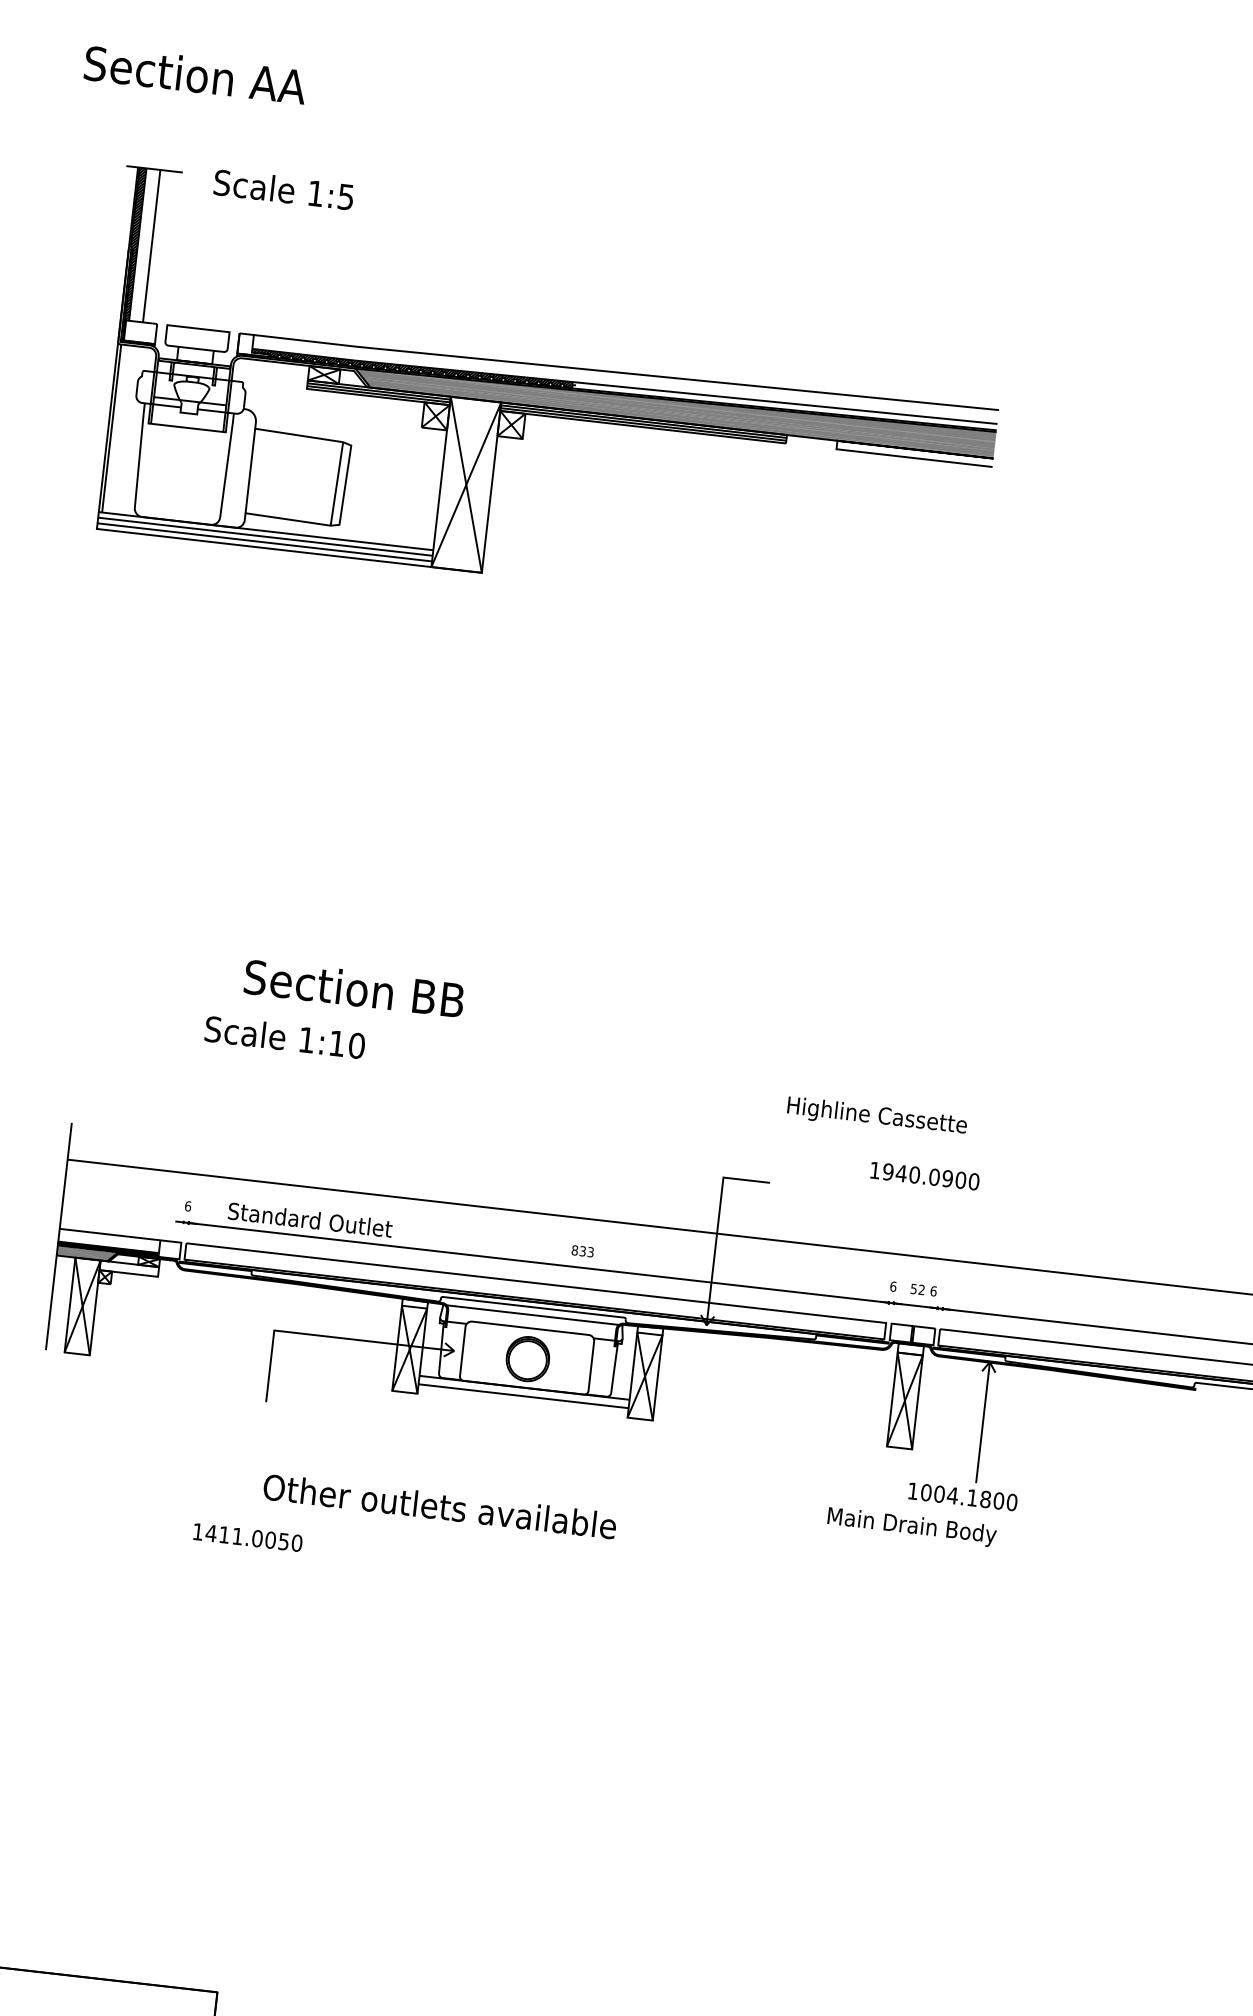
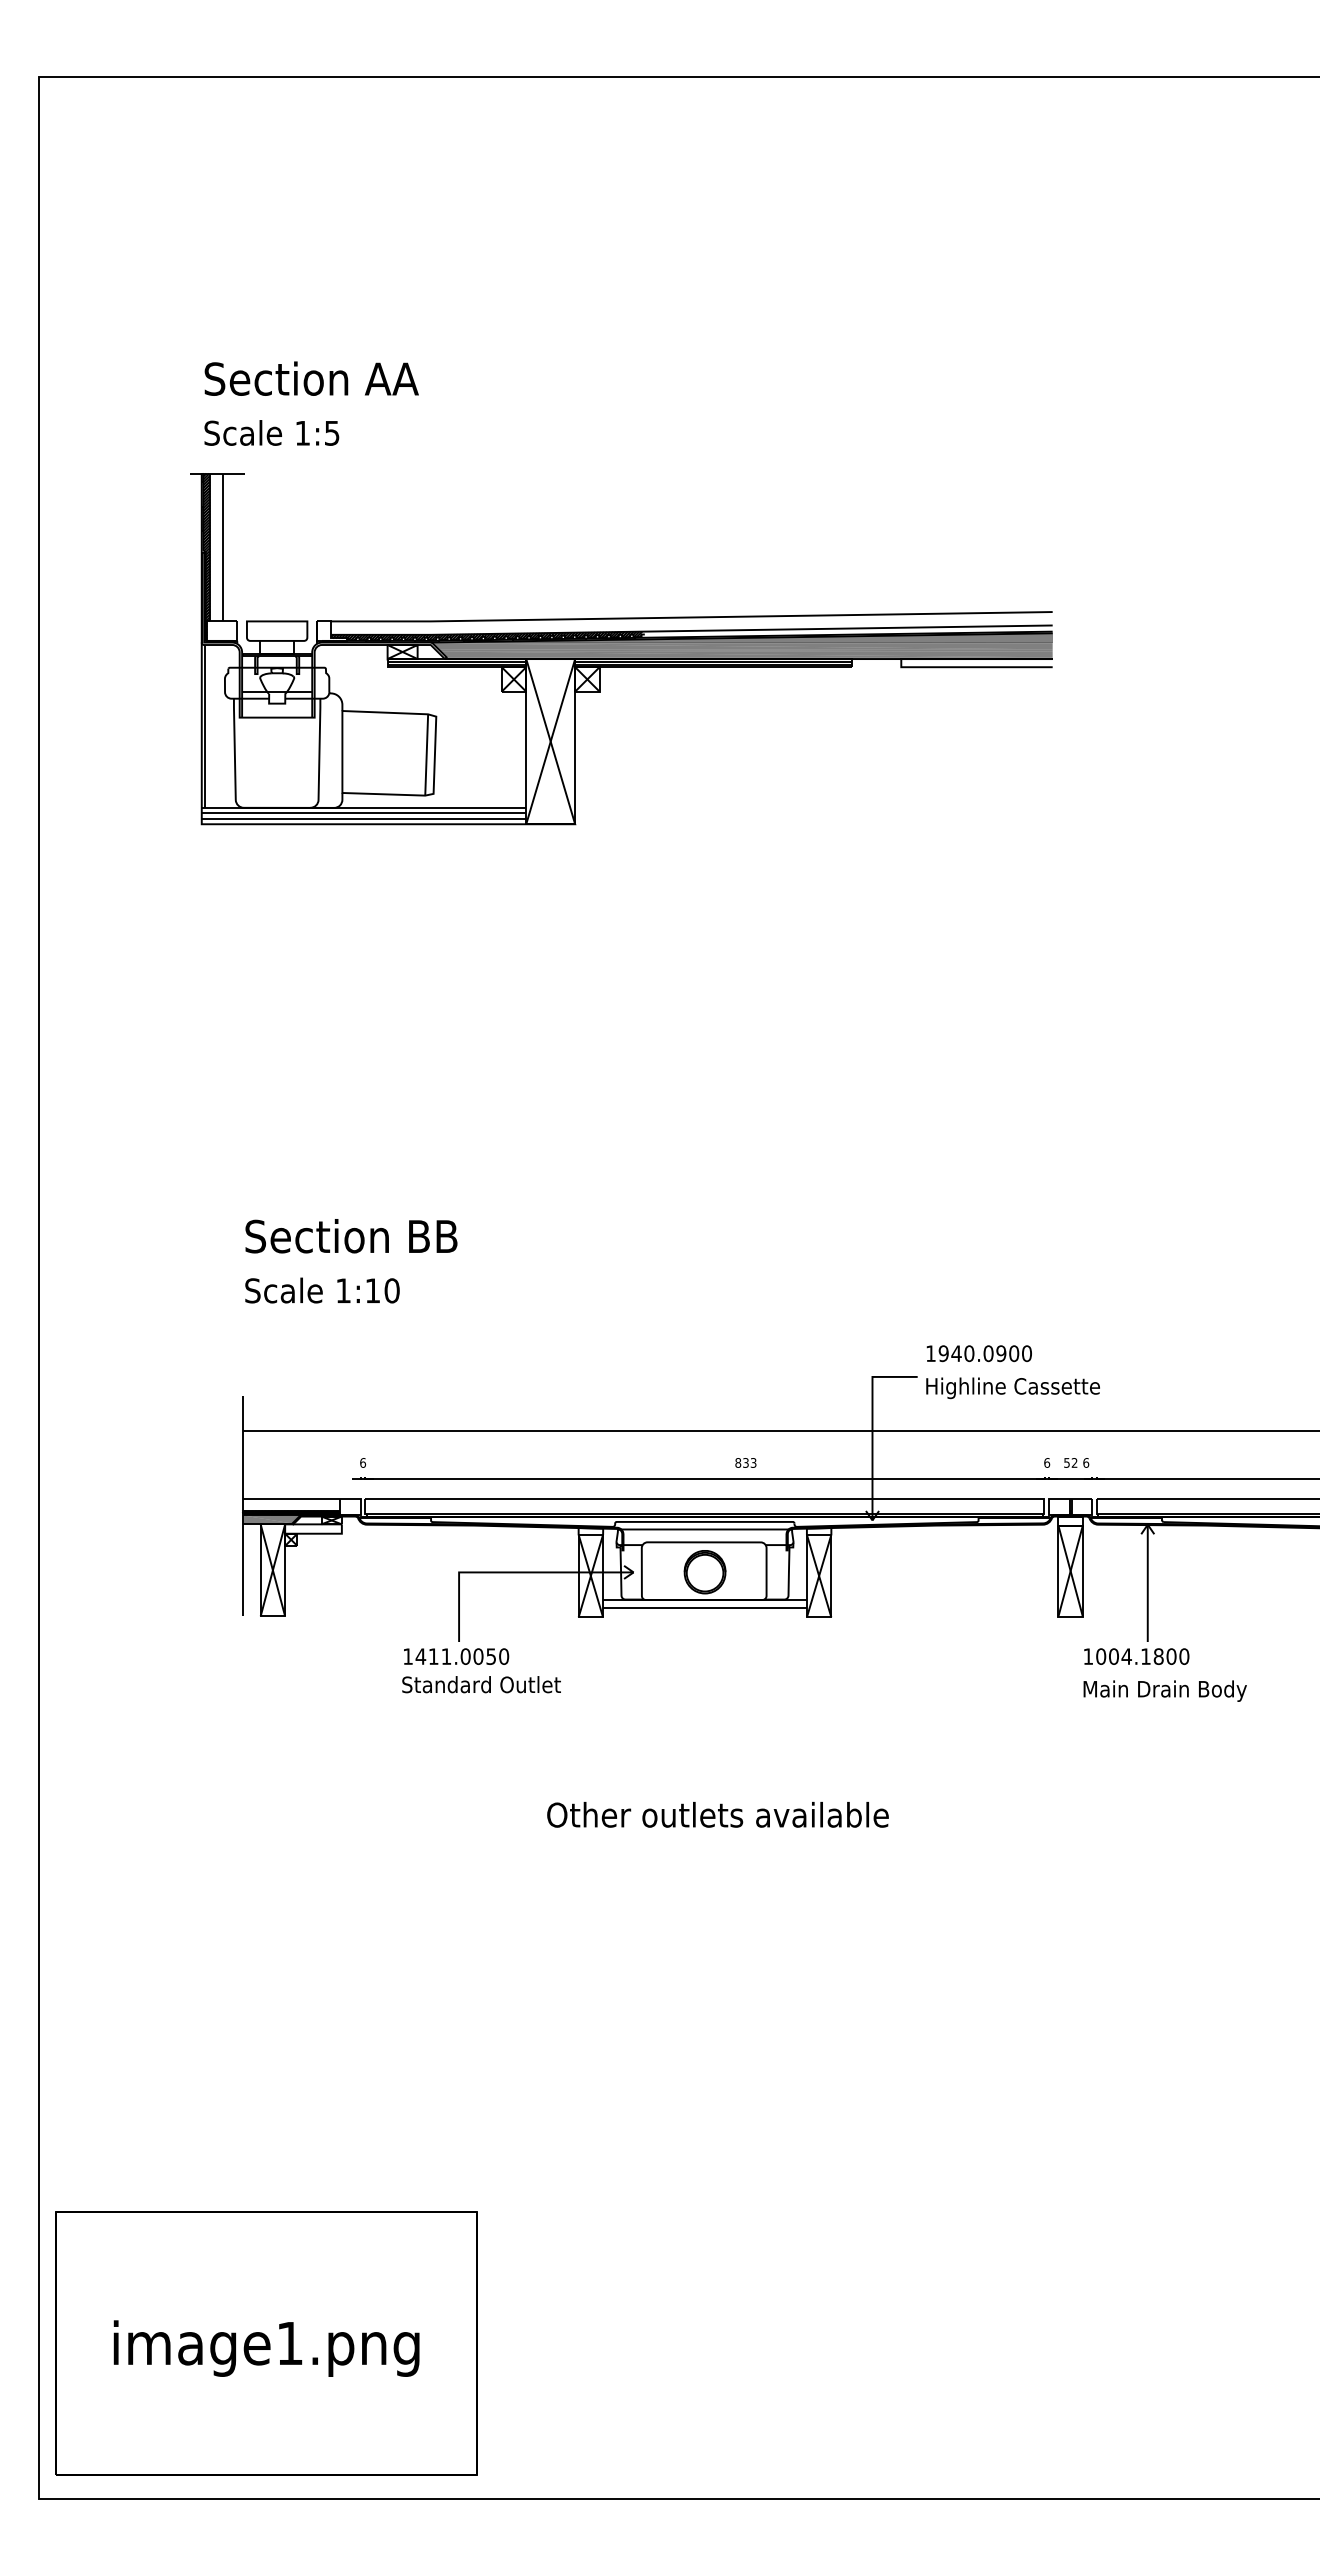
text: (195, 74) -> (311, 378), moved
text: (283, 189) -> (271, 432), moved
text: (354, 988) -> (351, 1236), moved
text: (285, 1037) -> (322, 1290), moved
text: (876, 1117) -> (1012, 1388), moved
text: (924, 1175) -> (978, 1353), moved
text: (310, 1219) -> (481, 1684), moved
text: (439, 1506) -> (717, 1814), moved
text: (911, 1526) -> (1164, 1690), moved
text: (248, 1537) -> (456, 1656), moved

